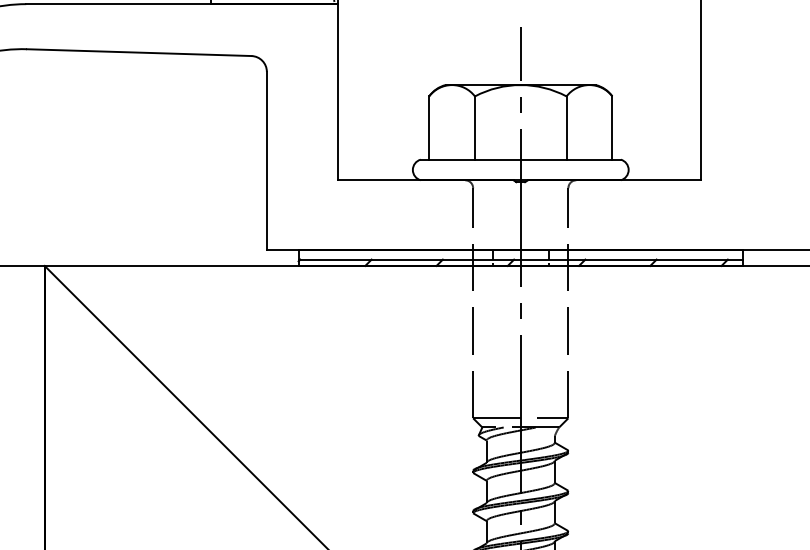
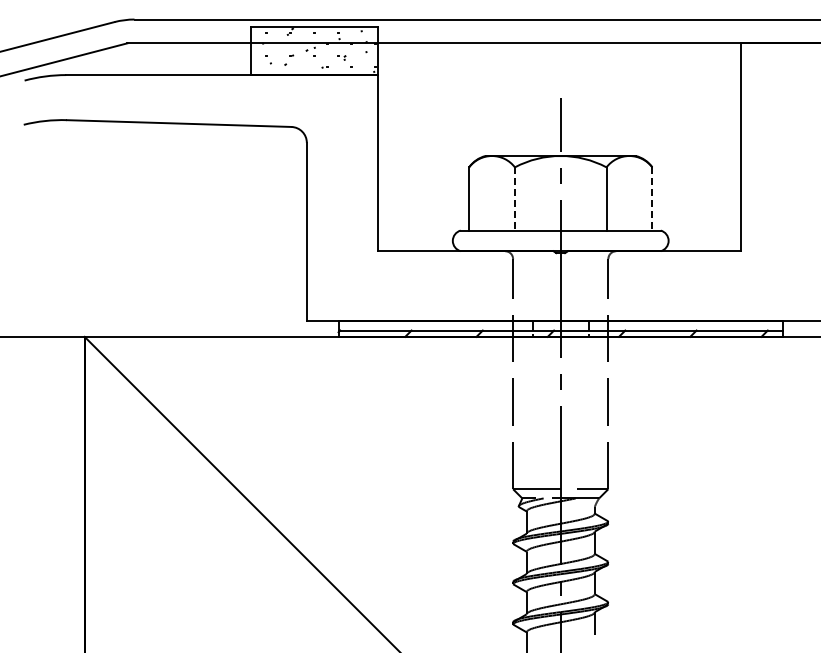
line: (474, 127) -> (514, 198), solid -> dashed
line: (612, 127) -> (652, 198), solid -> dashed

